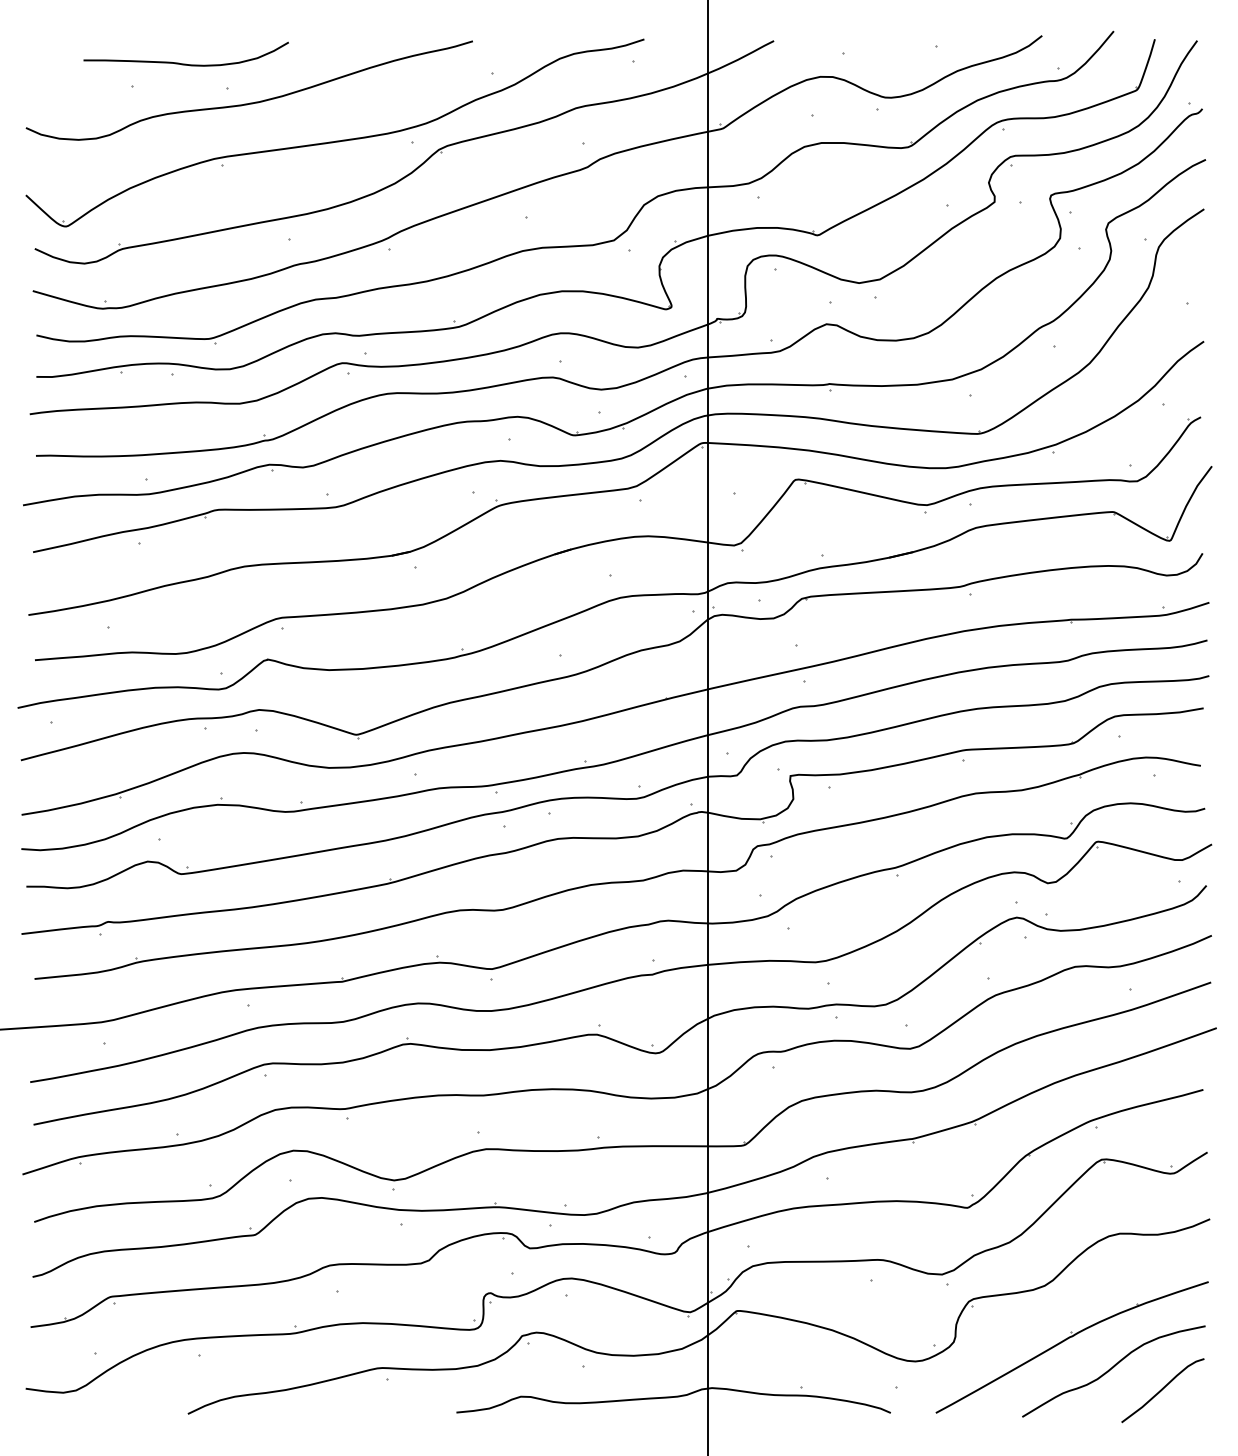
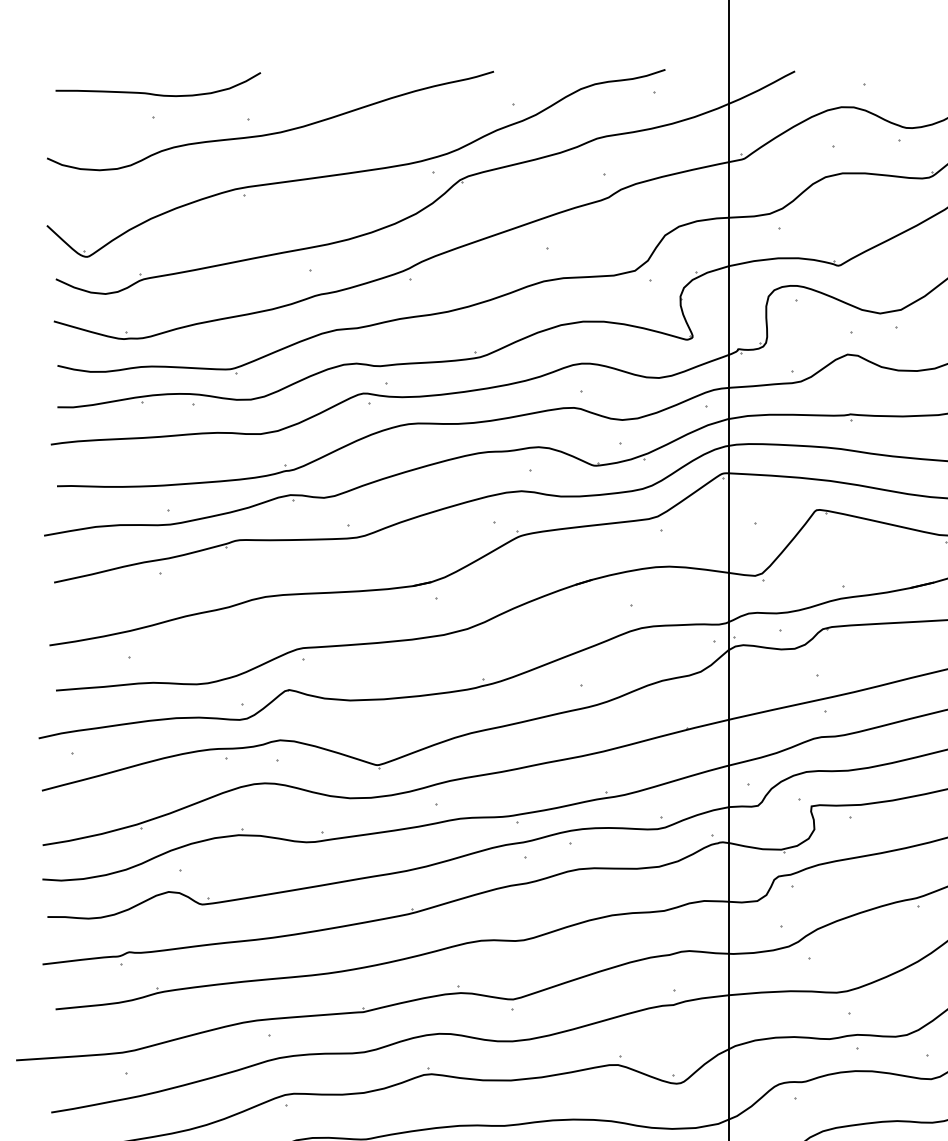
curve: (185, 63) -> (157, 93), moved

